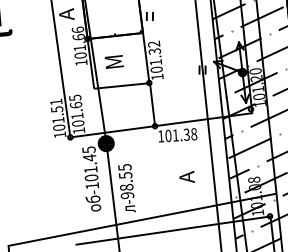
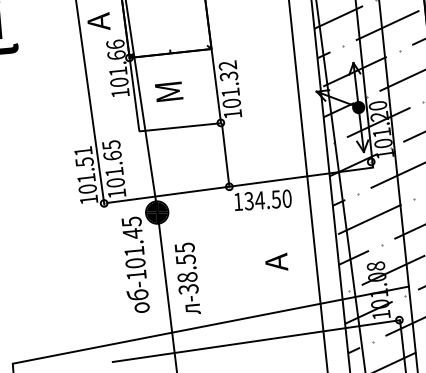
hatch: (175, 42) -> (259, 63), removed
text: (181, 135) -> (268, 200), 101.38 -> 134.50
text: (127, 195) -> (188, 289), -98.55 -> -38.55

